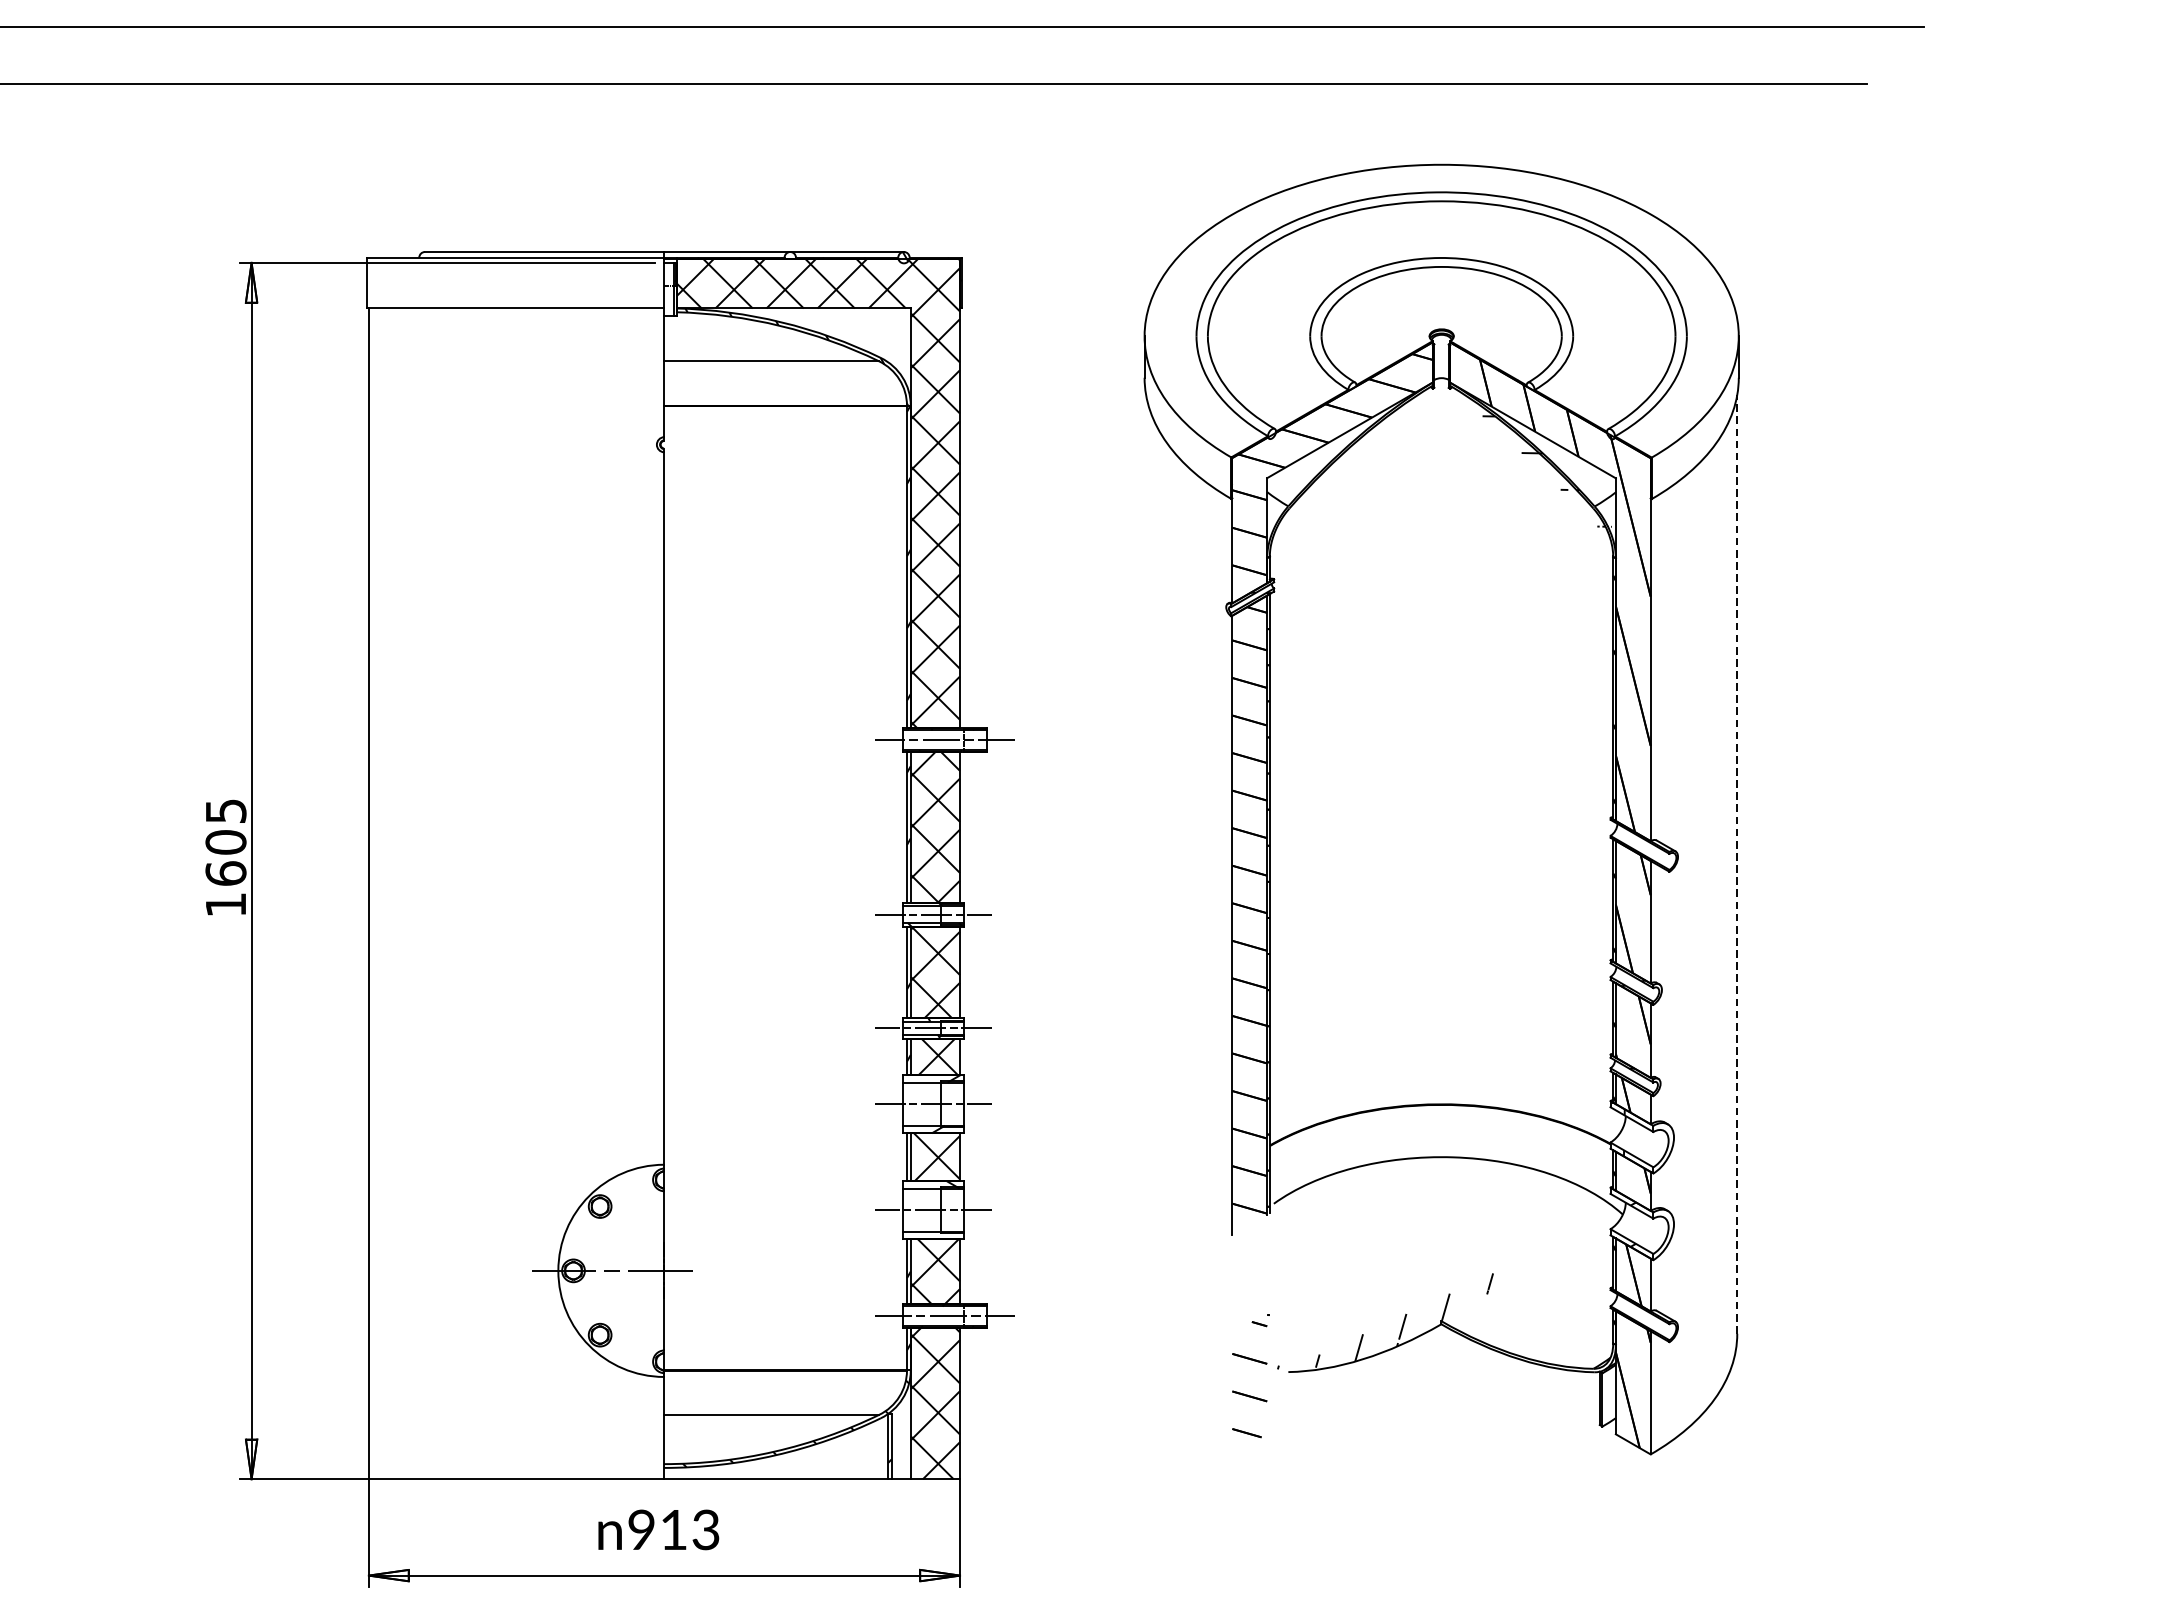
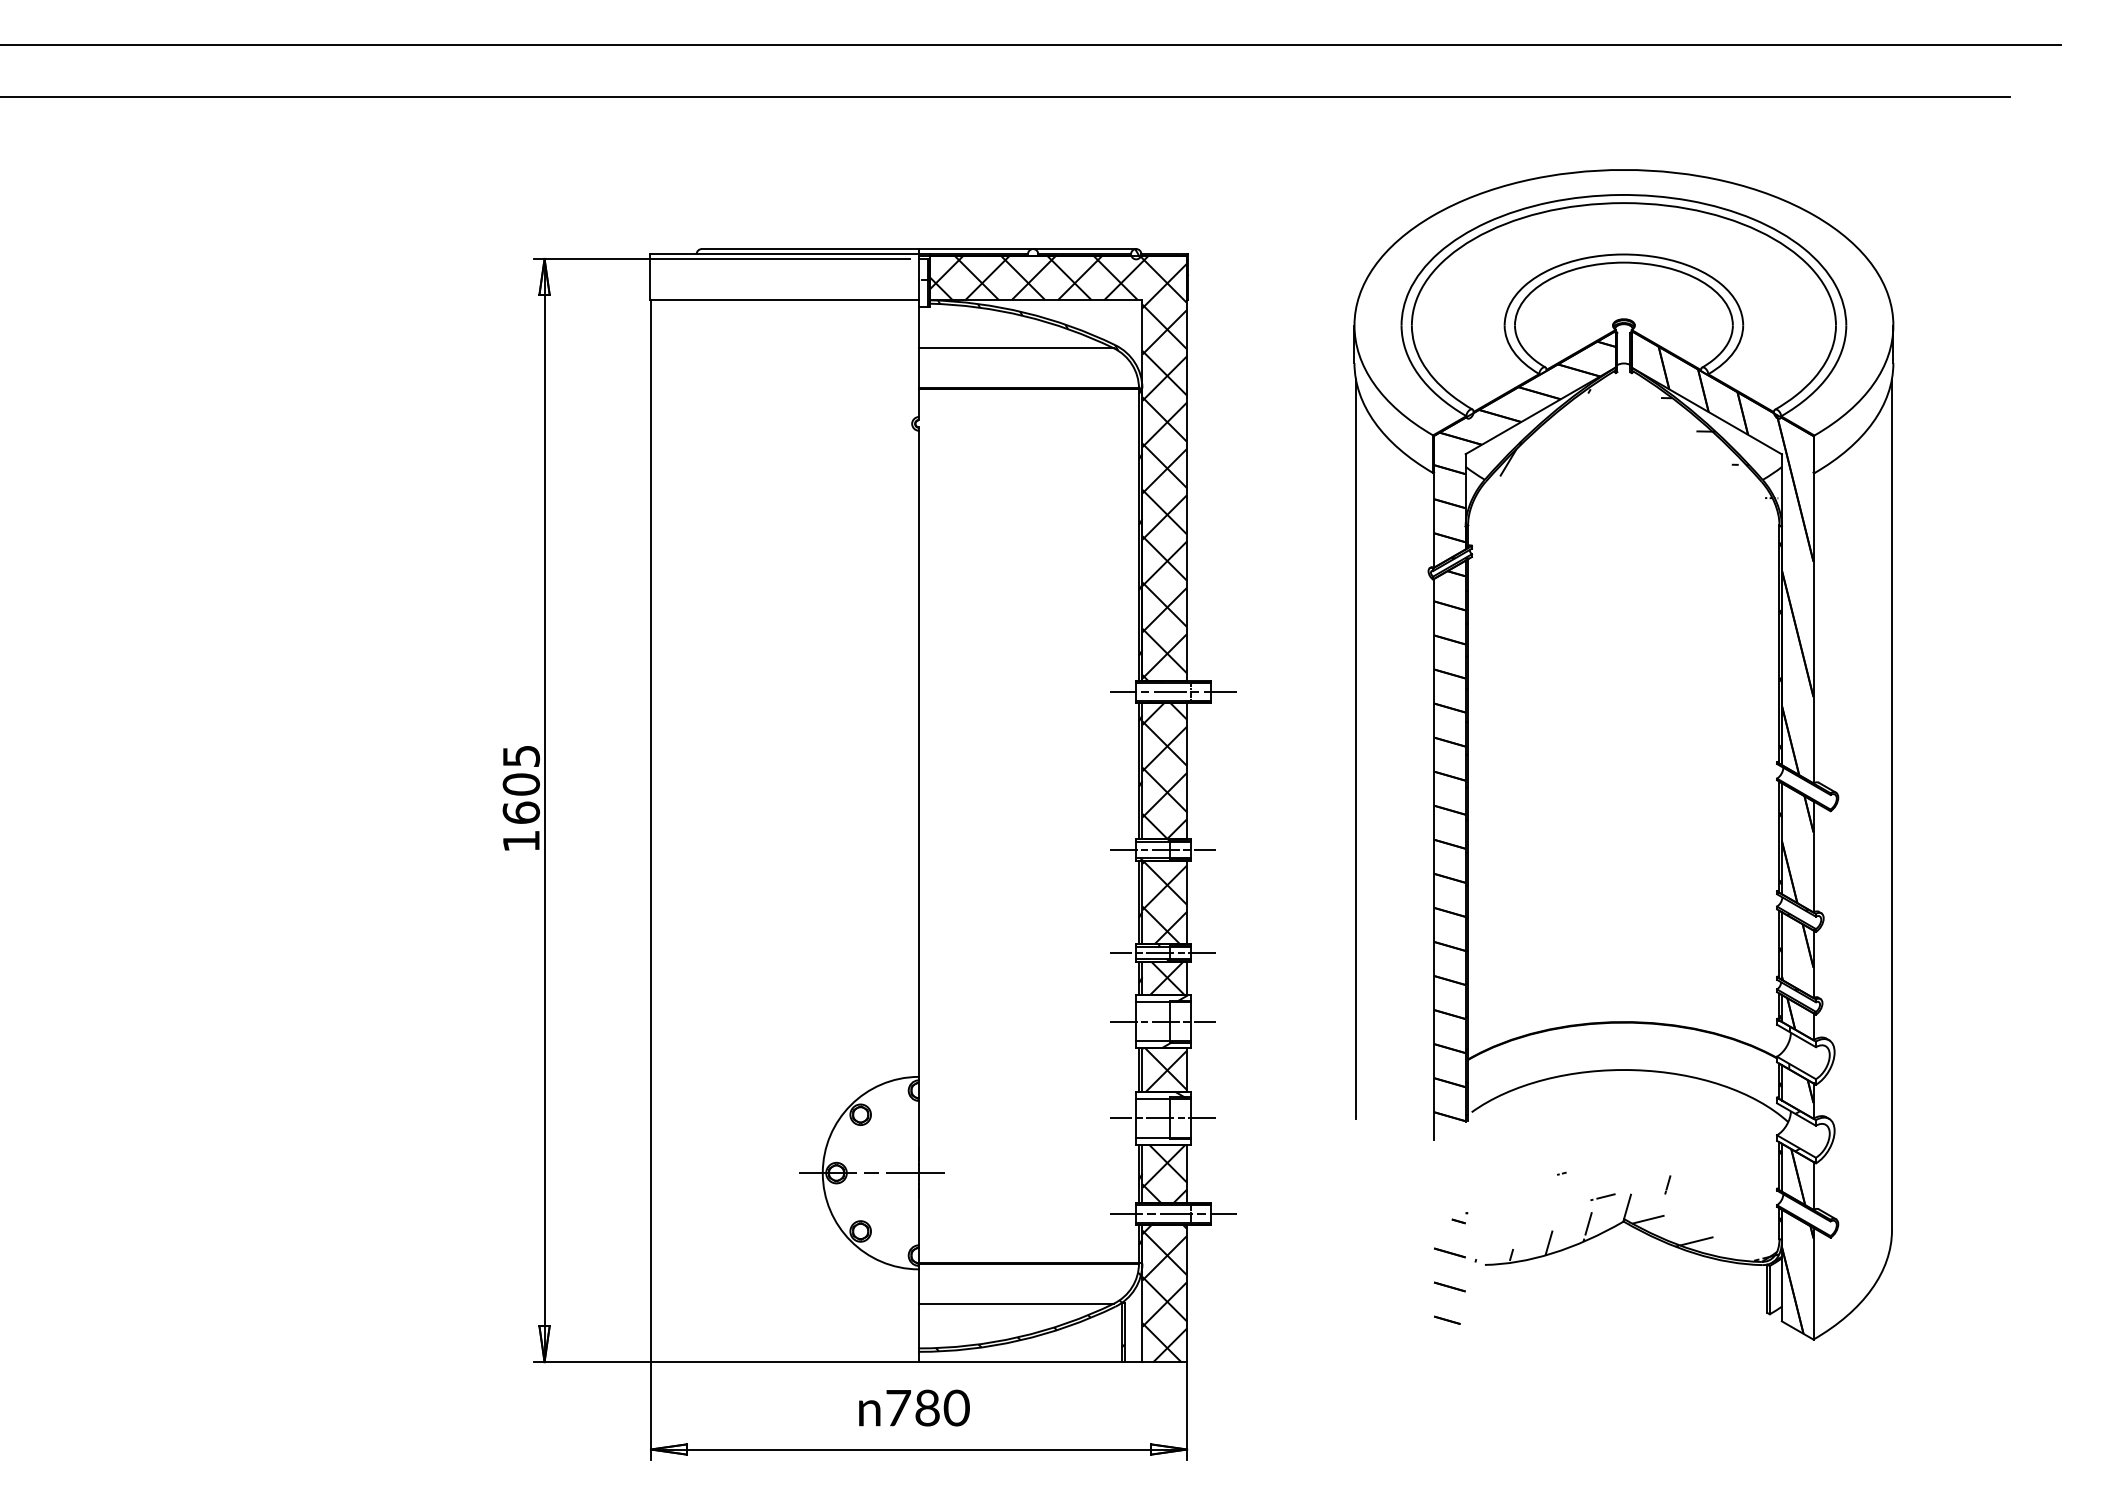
hatch: (1355, 454) -> (1545, 432), added
line: (1145, 802) -> (1355, 748), added
line: (1737, 864) -> (1892, 804), dashed -> solid
hatch: (1490, 1318) -> (1668, 1216), added
text: (673, 1529) -> (927, 1407), 913 -> 780

